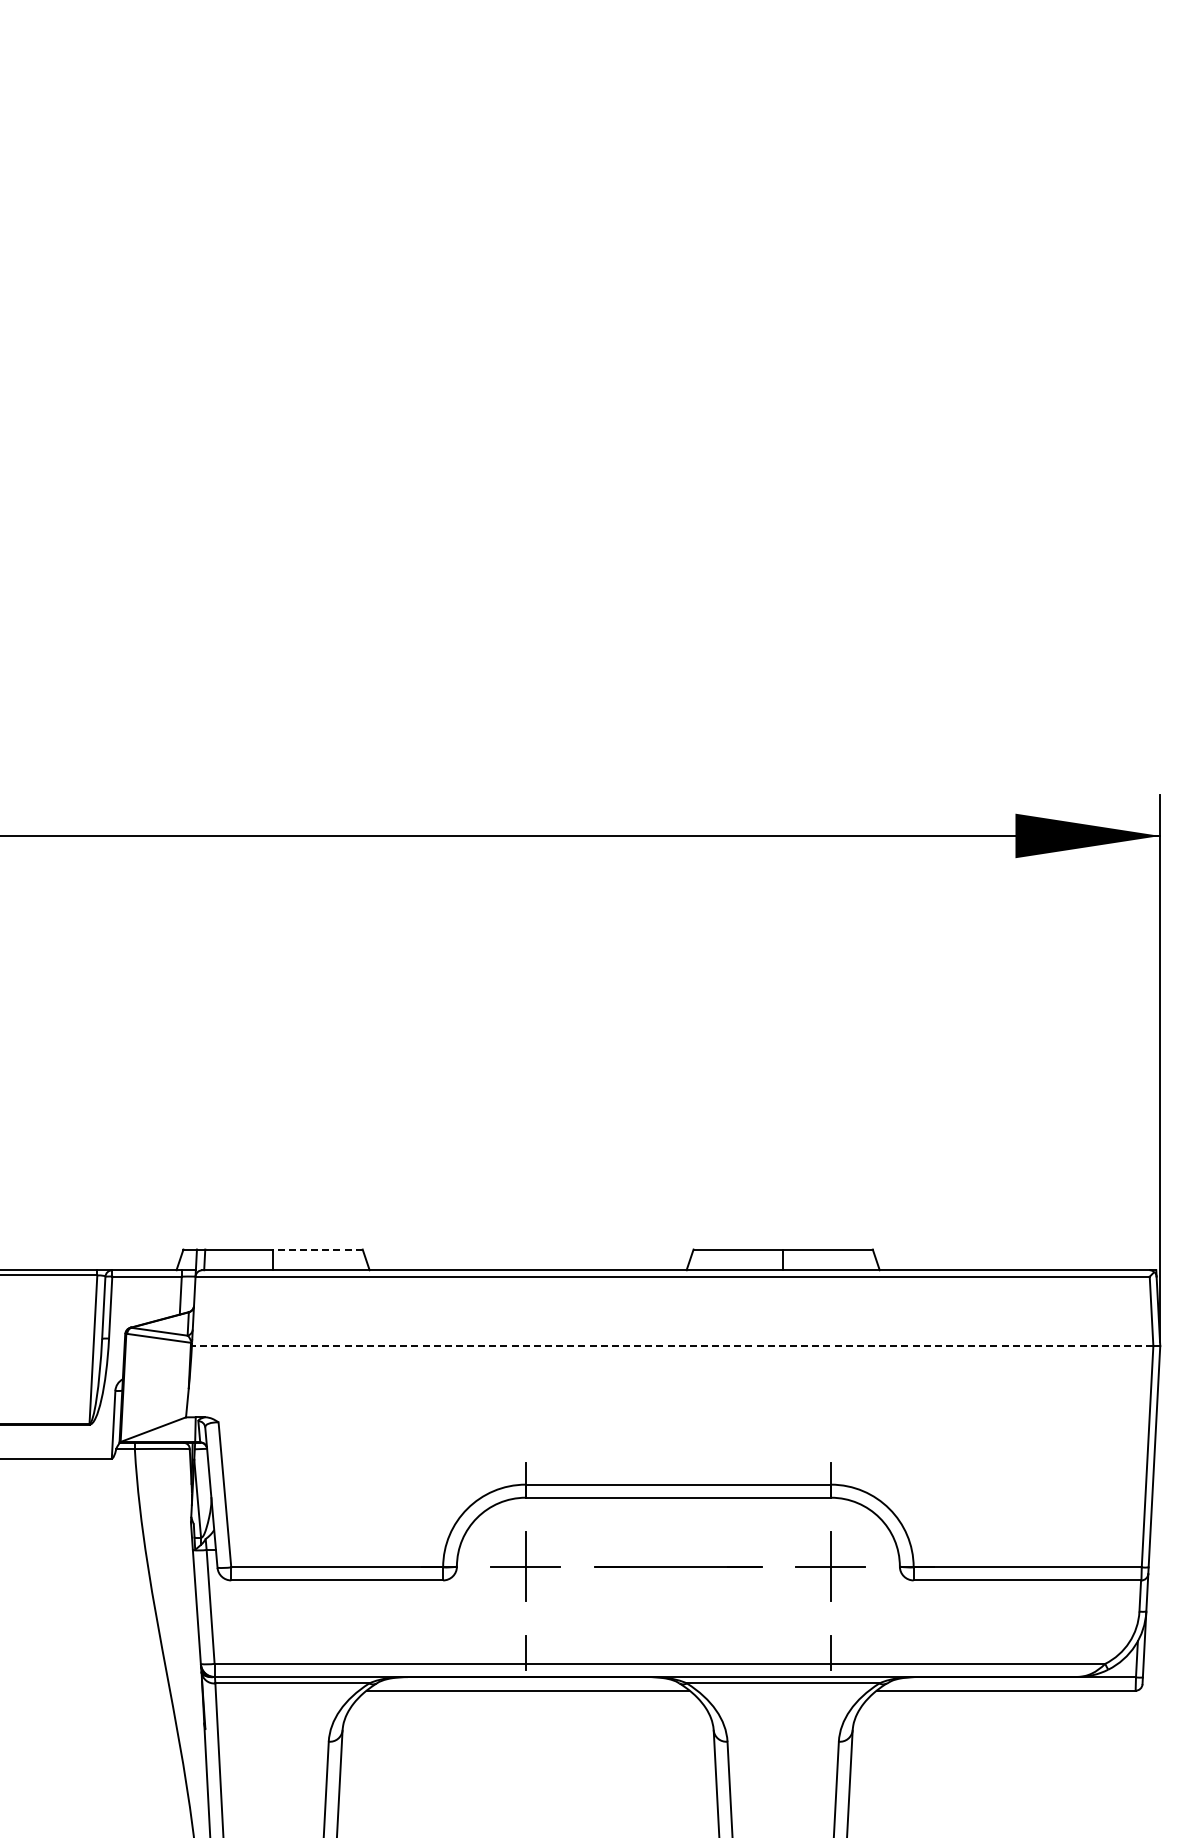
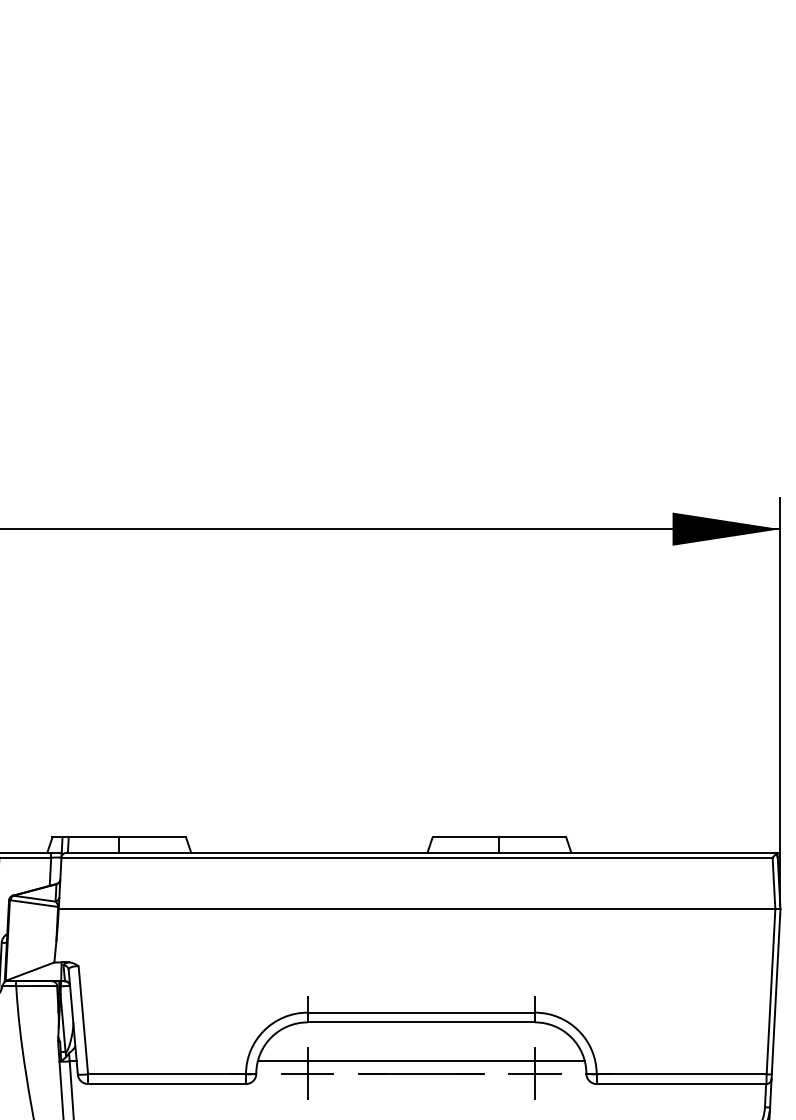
line: (317, 1249) -> (152, 837), dashed -> solid
line: (672, 1346) -> (416, 909), dashed -> solid
line: (677, 1549) -> (420, 1060), added

